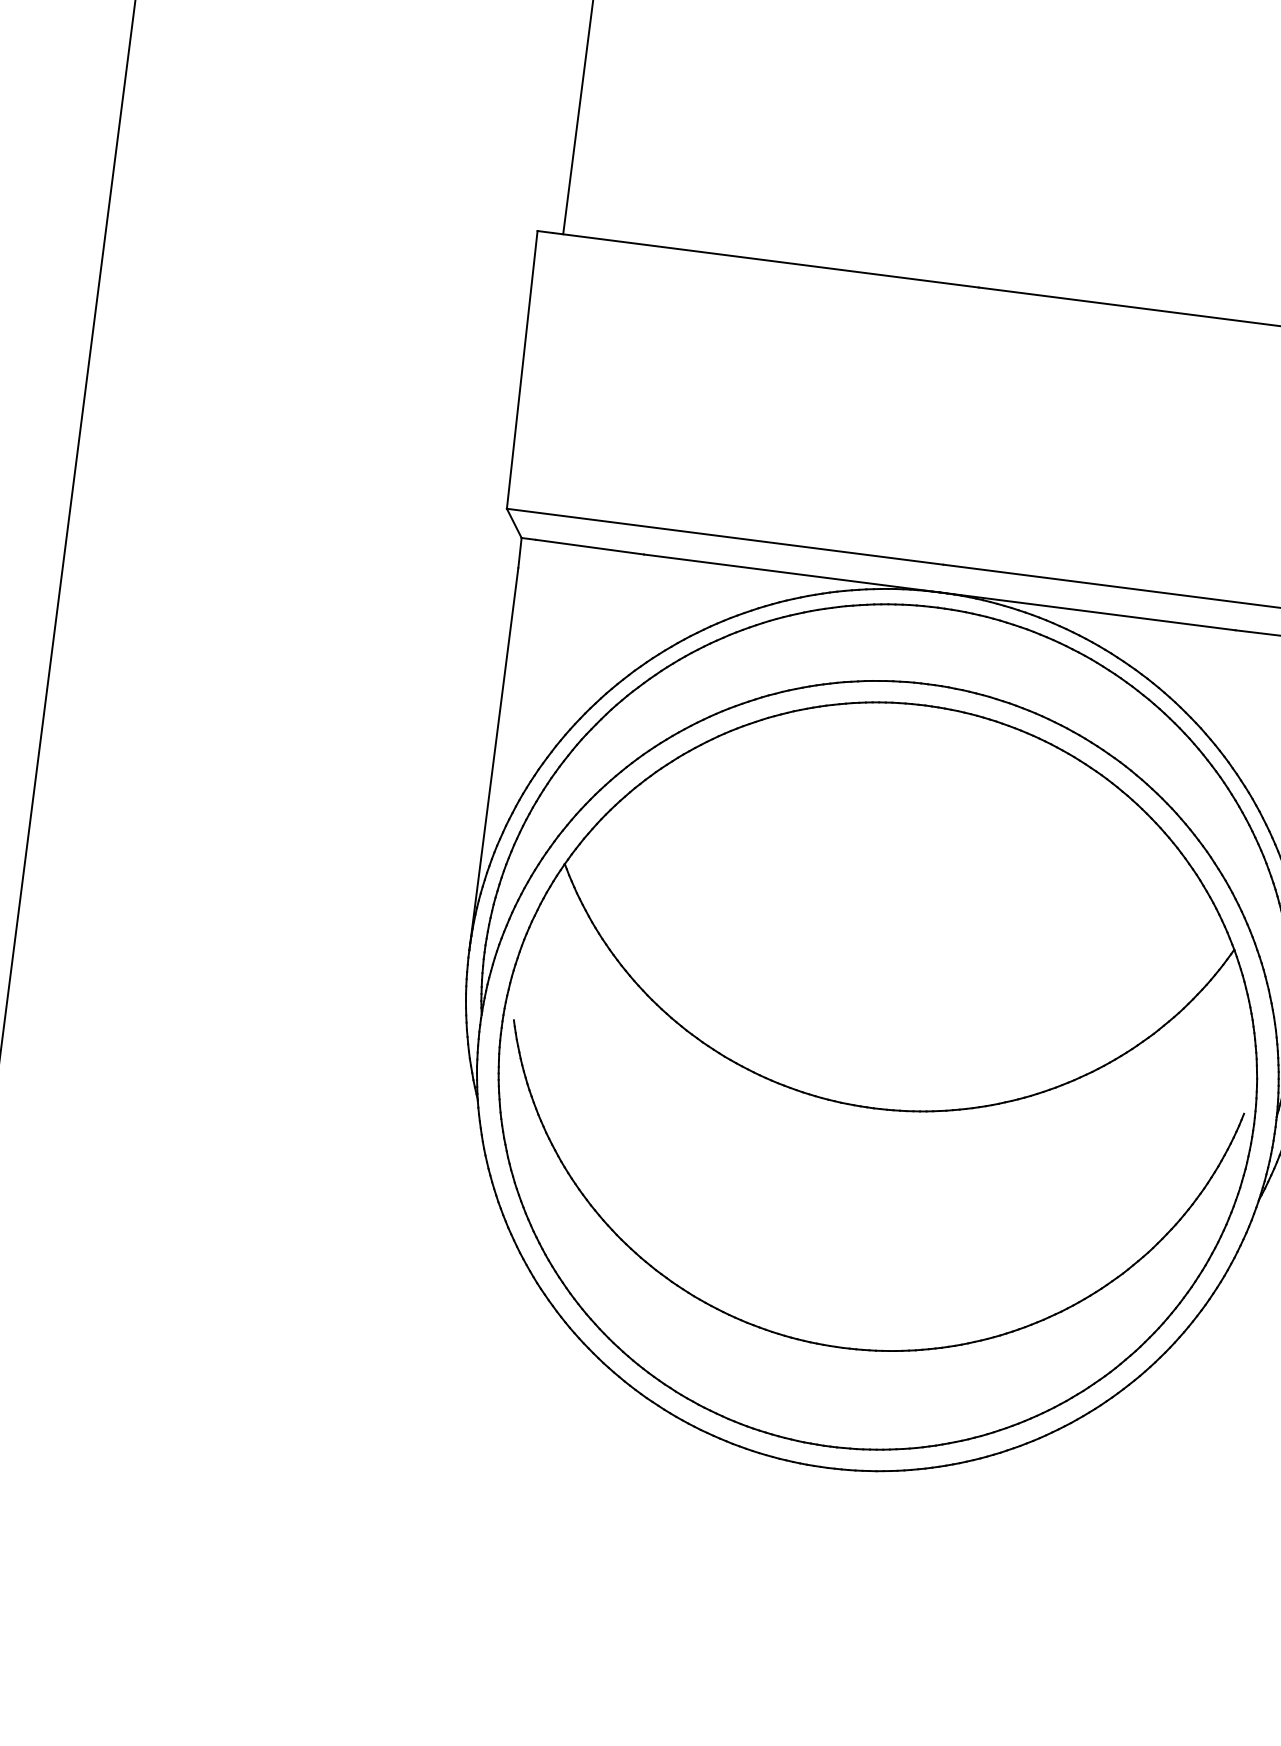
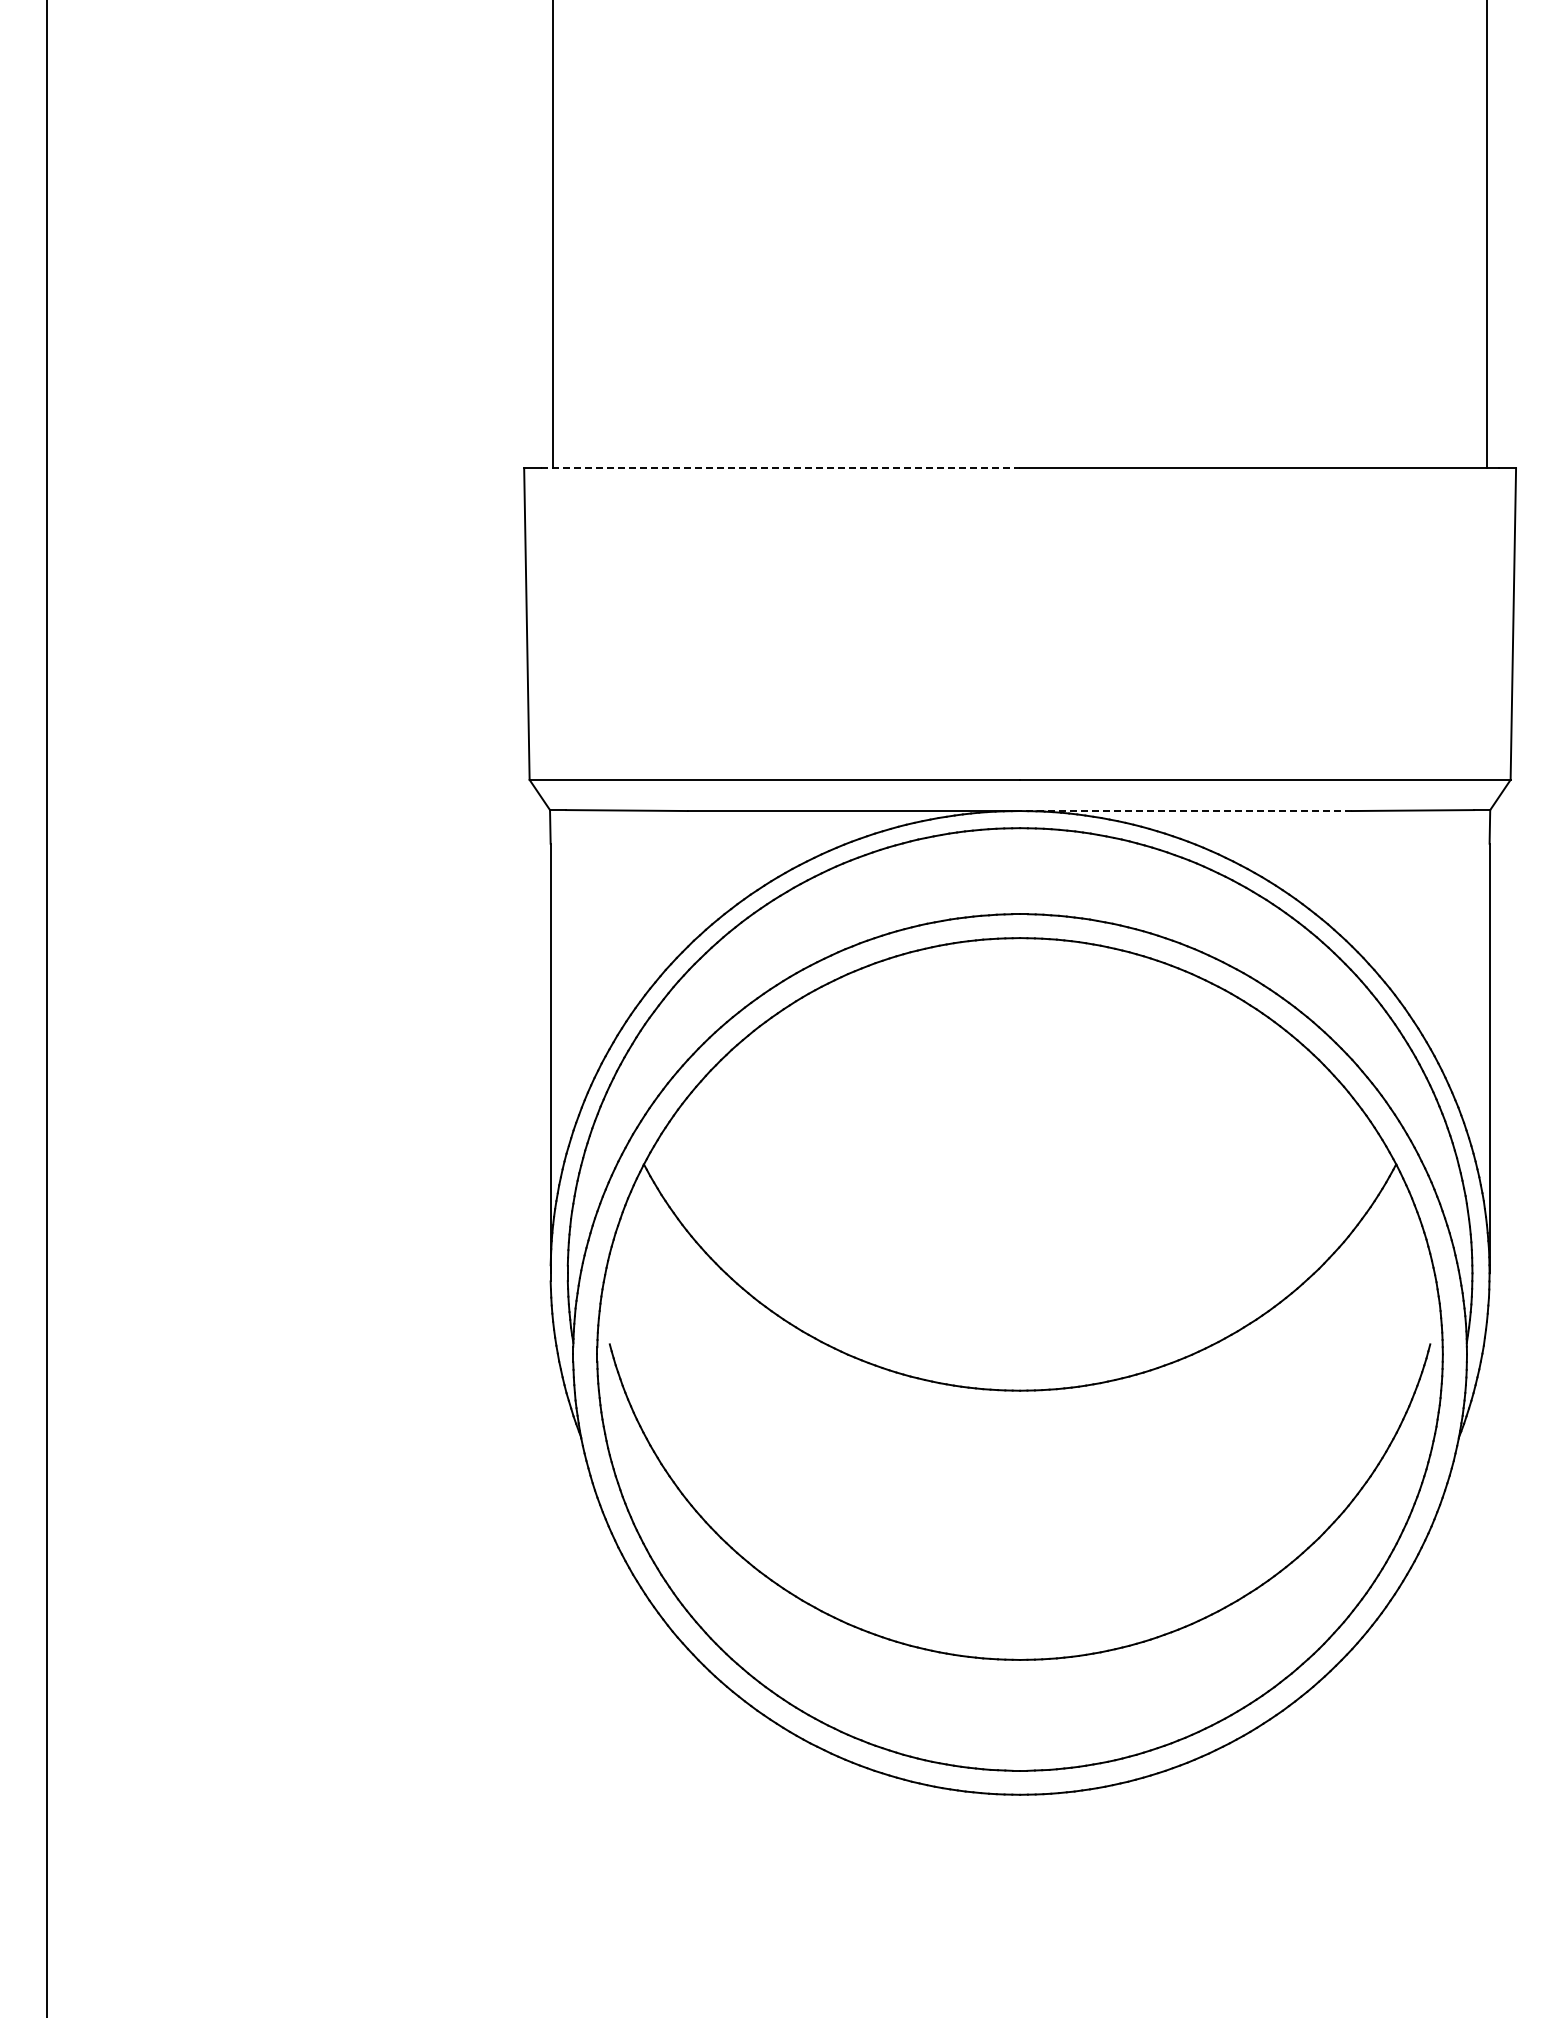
line: (766, 260) -> (781, 468), solid -> dashed
line: (1086, 611) -> (1185, 811), solid -> dashed

